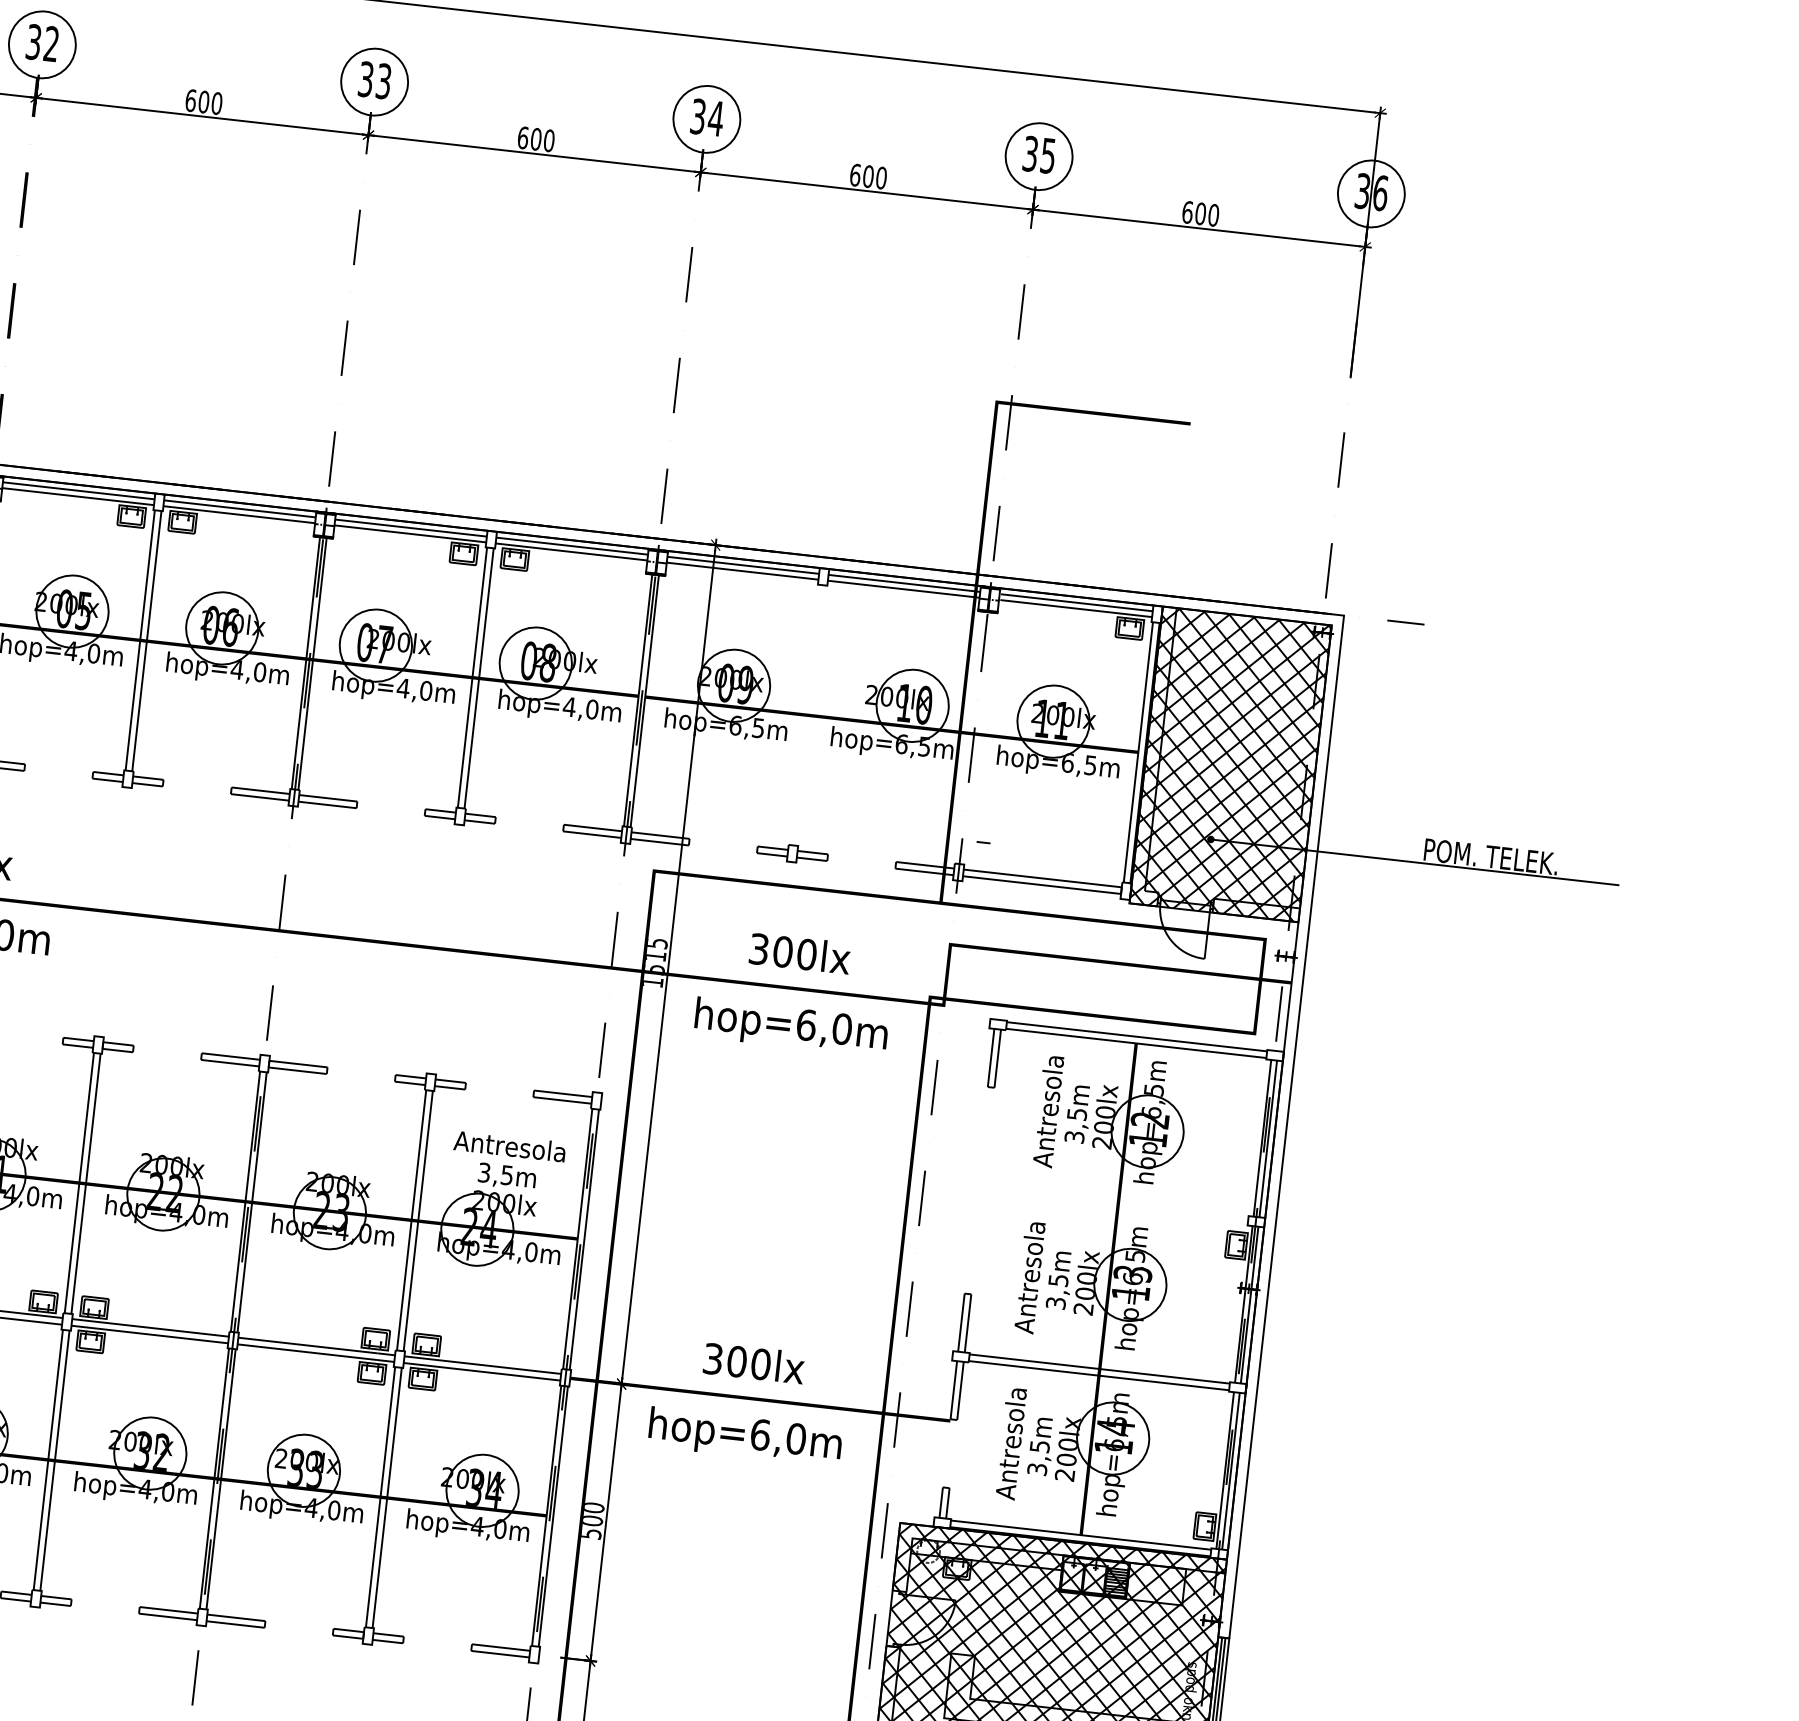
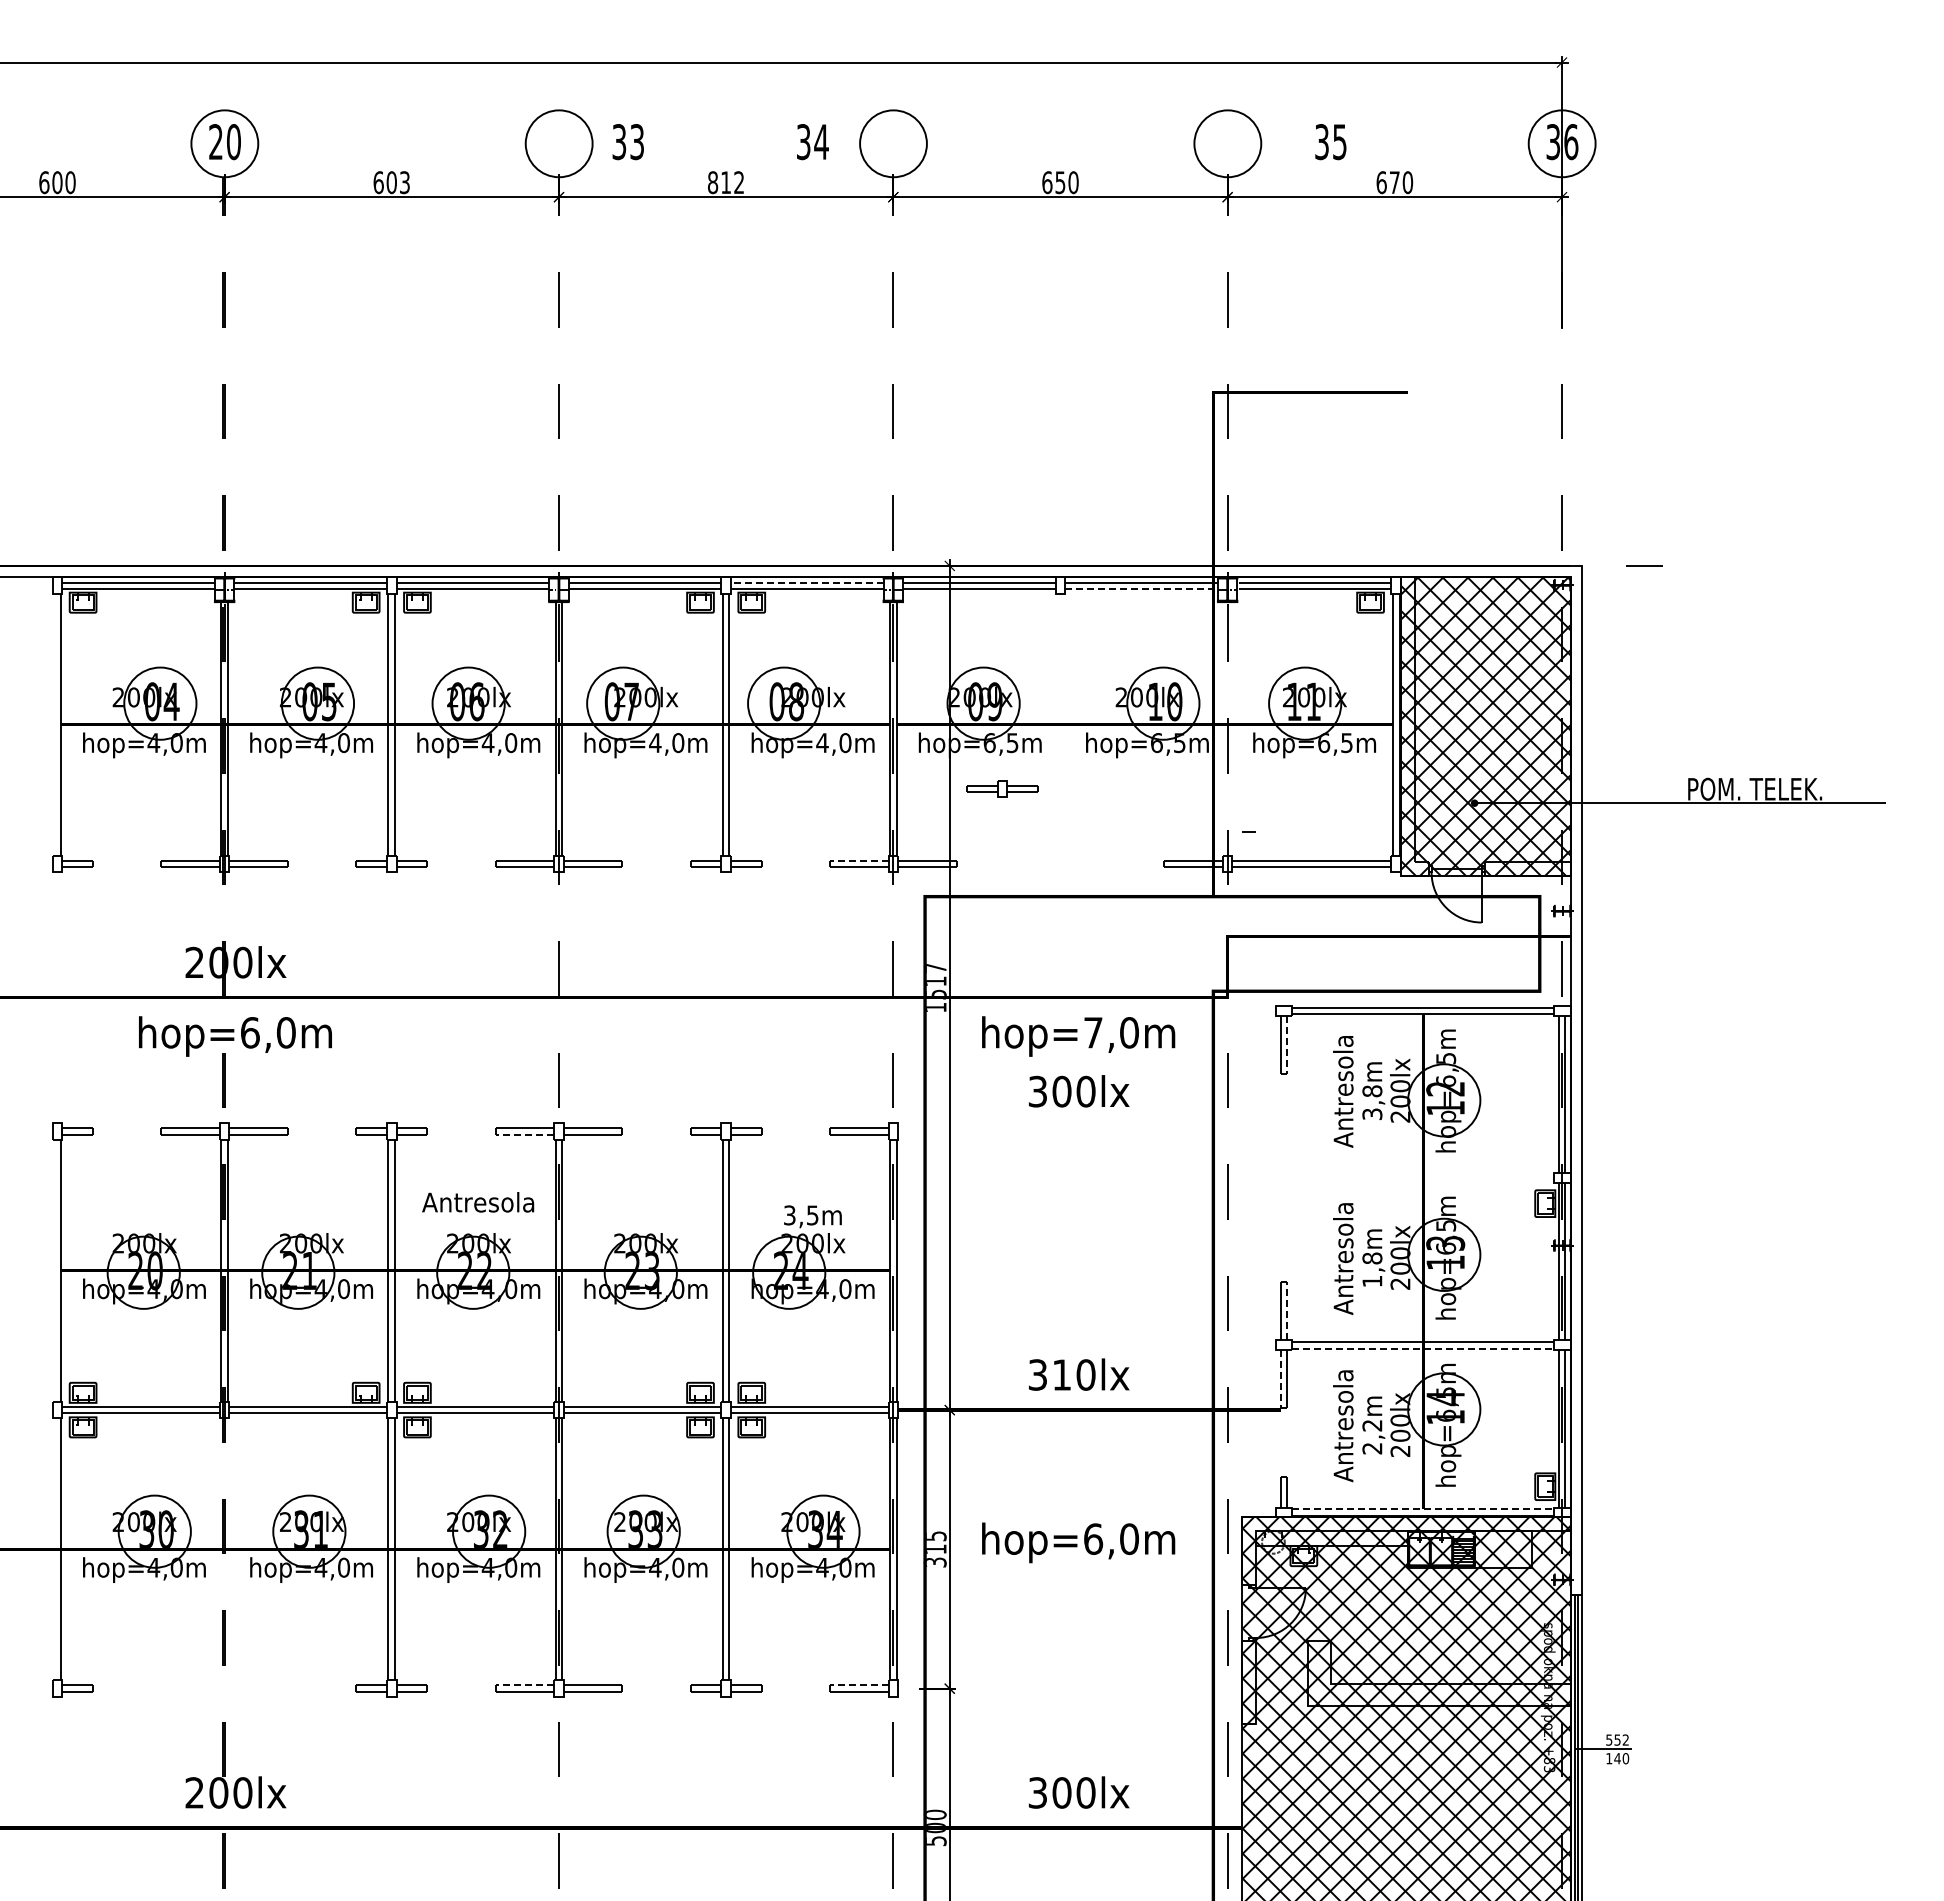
text: (42, 43) -> (224, 142), 32 -> 20
text: (374, 80) -> (627, 142), moved
text: (216, 103) -> (404, 182), 600 -> 603
text: (707, 118) -> (812, 142), moved
text: (536, 139) -> (726, 182), 600 -> 812
text: (1038, 155) -> (1330, 142), moved
text: (868, 176) -> (1060, 182), 600 -> 650
text: (1200, 213) -> (1394, 182), 600 -> 670
line: (571, 545) -> (806, 582), solid -> dashed
line: (904, 589) -> (1142, 588), solid -> dashed
line: (592, 827) -> (858, 860), solid -> dashed
part: (792, 853) -> (1002, 788), moved
text: (657, 943) -> (936, 968), 1515 -> 1517
text: (800, 953) -> (1079, 1091), moved
text: (806, 1024) -> (1093, 1032), hop=6,0m -> hop=7,0m
line: (997, 1059) -> (1287, 1045), solid -> dashed
line: (229, 1062) -> (524, 1134), solid -> dashed
text: (1077, 1114) -> (1372, 1091), 3,5m -> 3,8m
text: (510, 1146) -> (478, 1202), moved
text: (1057, 1291) -> (1372, 1269), 3,5m -> 1,8m
line: (968, 1322) -> (1287, 1310), solid -> dashed
text: (736, 1361) -> (1061, 1374), 300lx -> 310lx
line: (1099, 1375) -> (1423, 1348), solid -> dashed
line: (953, 1390) -> (1280, 1379), solid -> dashed
text: (745, 1436) -> (1078, 1542), moved
text: (1038, 1458) -> (1372, 1437), 3,5m -> 2,2m
text: (593, 1520) -> (936, 1548), 500 -> 315
line: (1081, 1535) -> (1423, 1509), solid -> dashed
line: (168, 1610) -> (524, 1685), solid -> dashed
line: (500, 1647) -> (858, 1685), solid -> dashed

